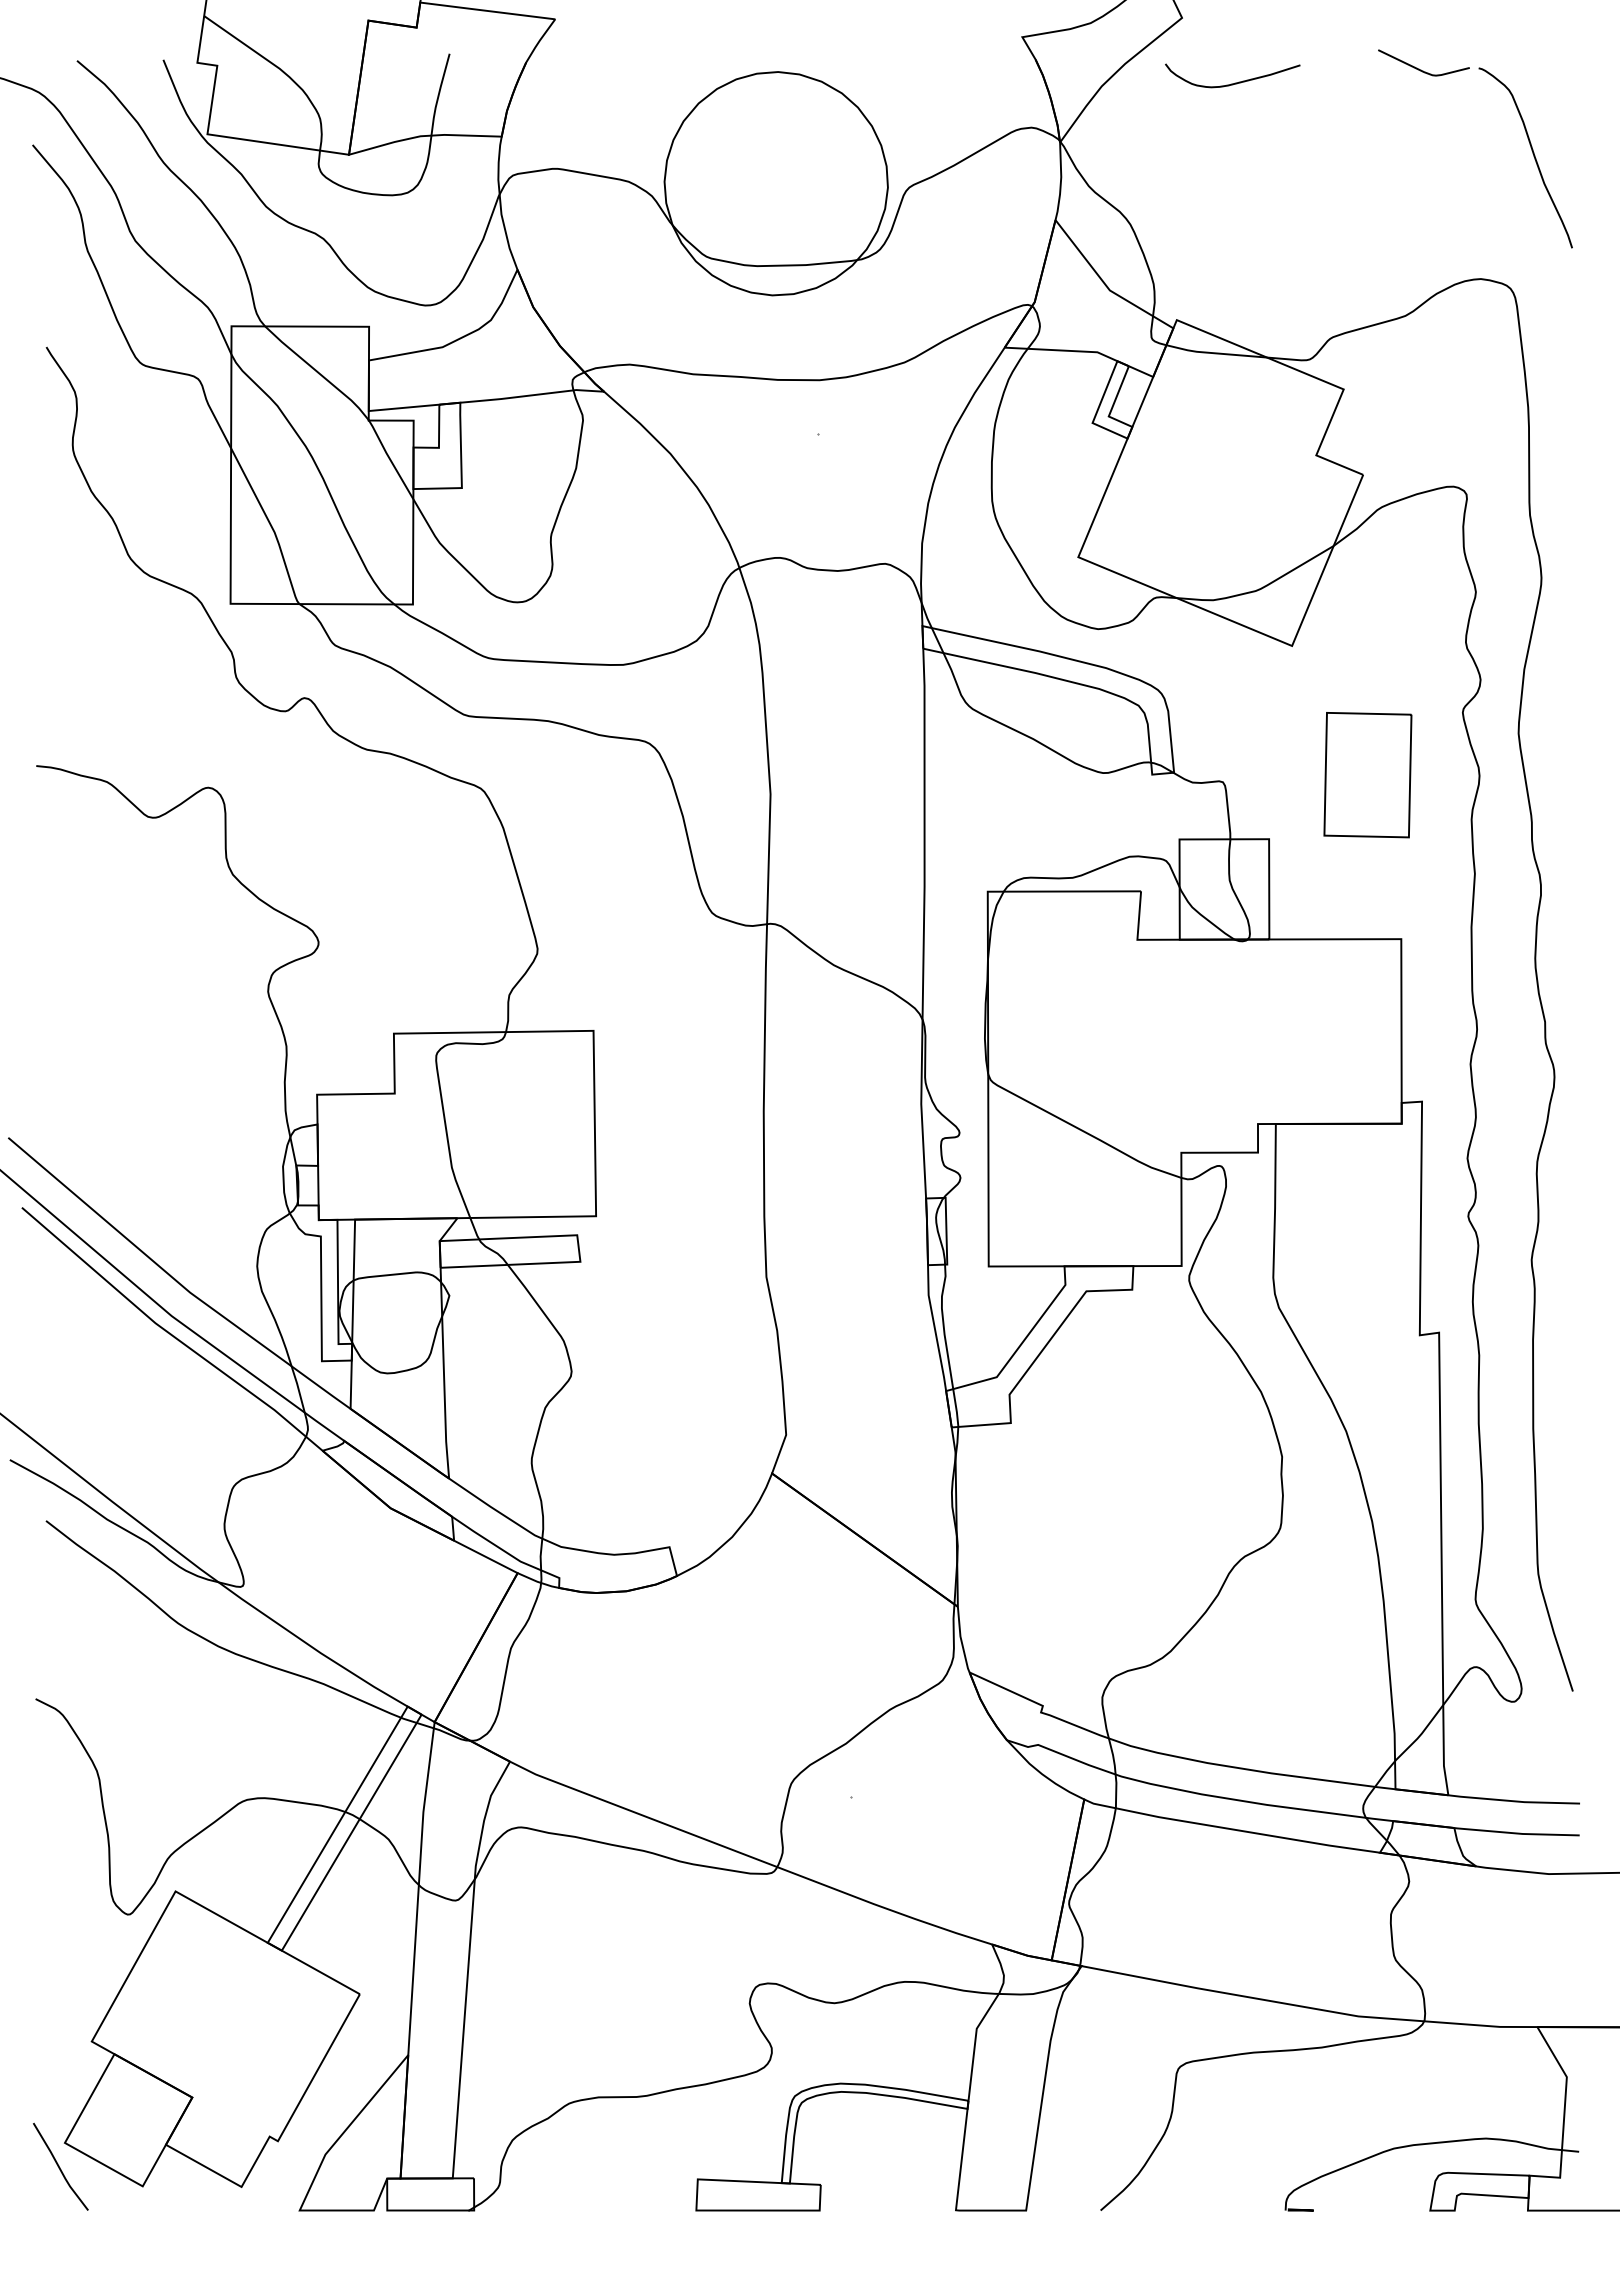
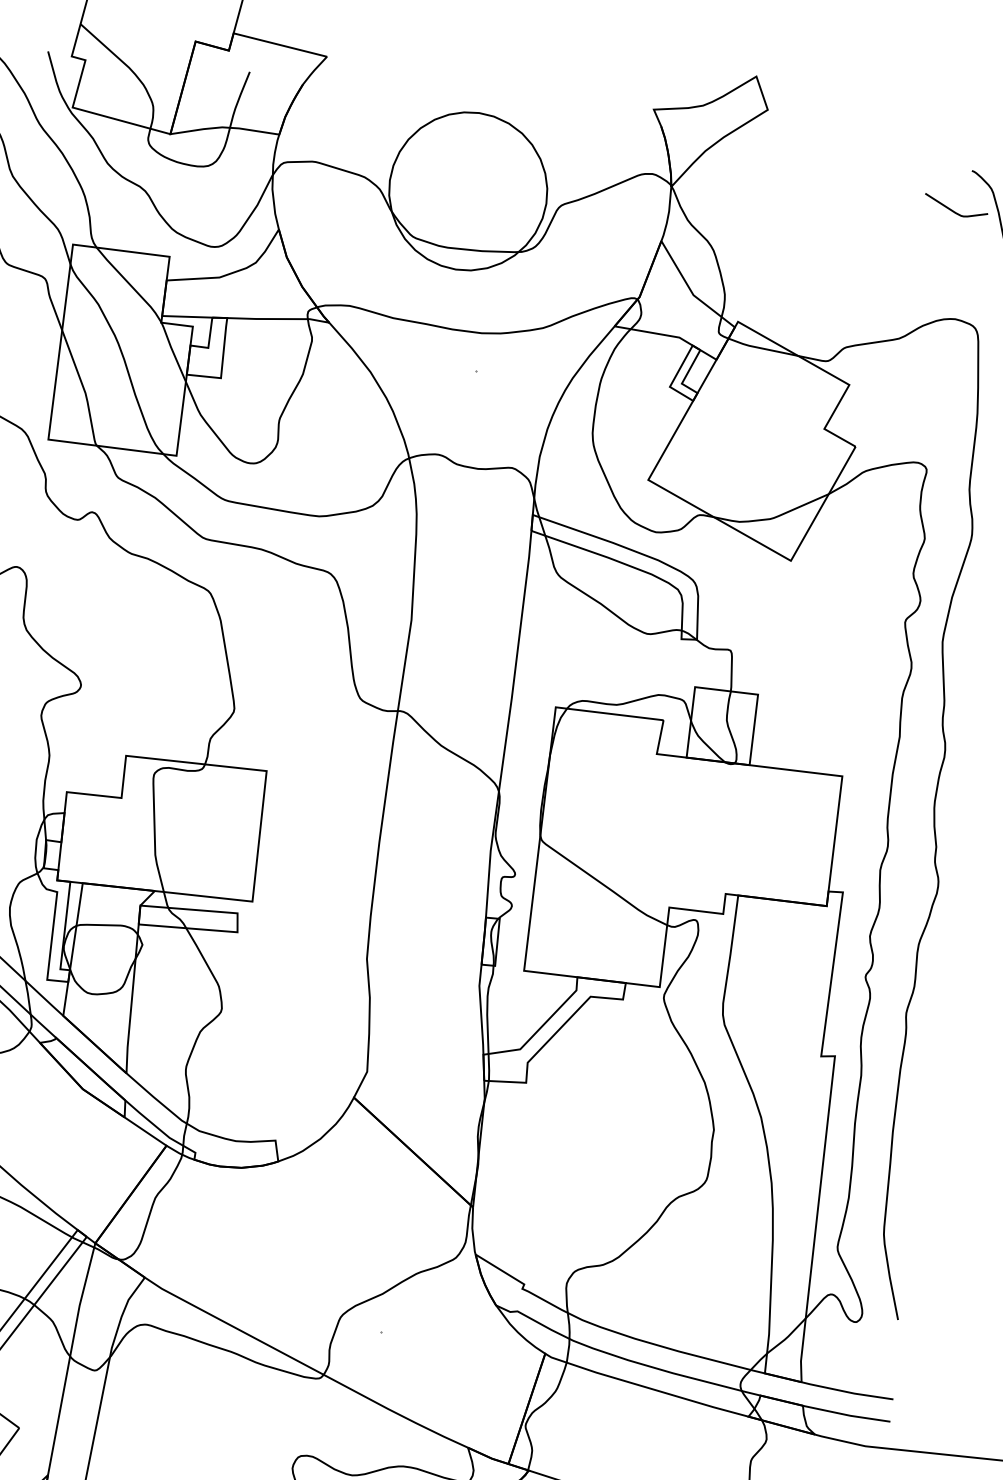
curve: (1419, 68) -> (952, 210), moved
curve: (1235, 82) -> (799, 159), removed
part: (1367, 775) -> (832, 658), removed

